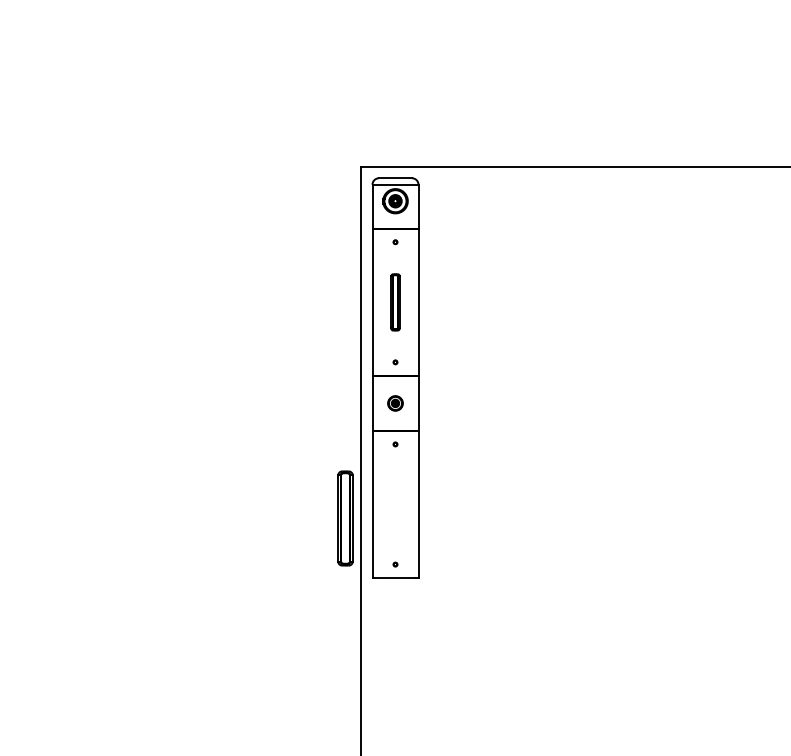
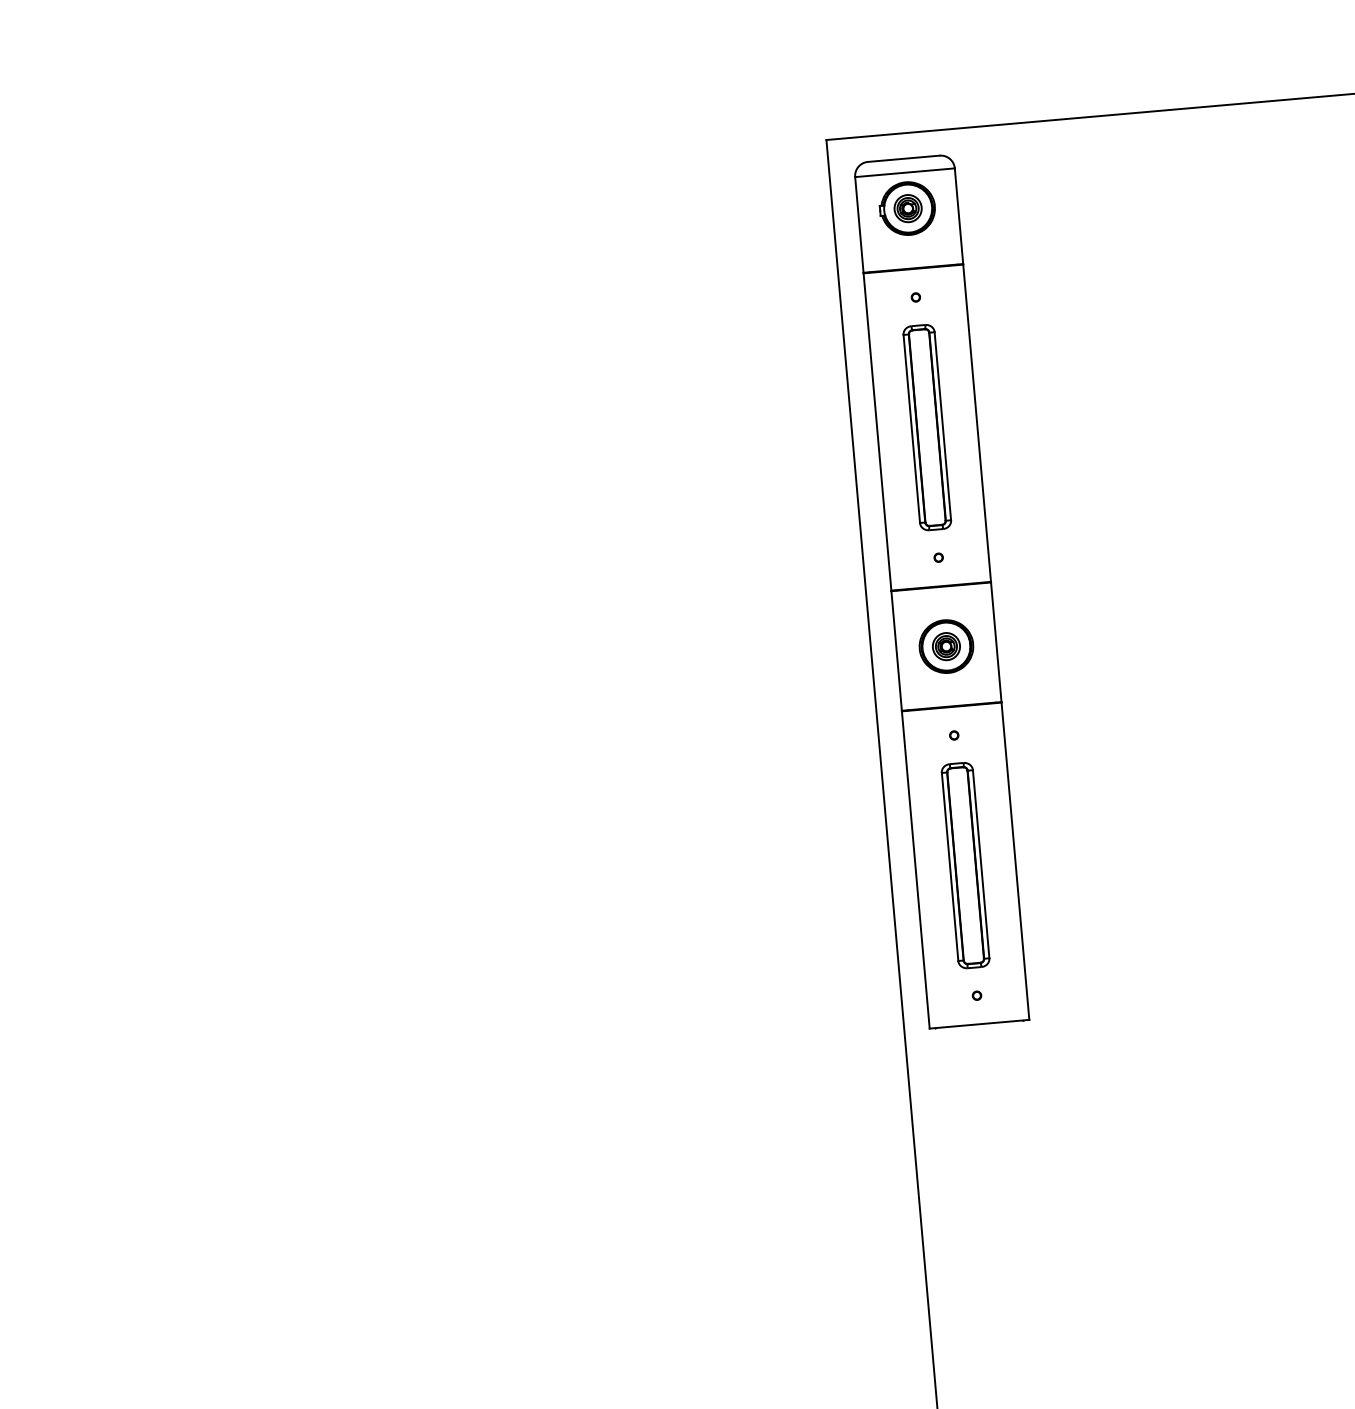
part: (395, 302) -> (927, 427), size x1.67
part: (395, 403) -> (946, 646), size x1.67
part: (345, 518) -> (965, 865), moved

